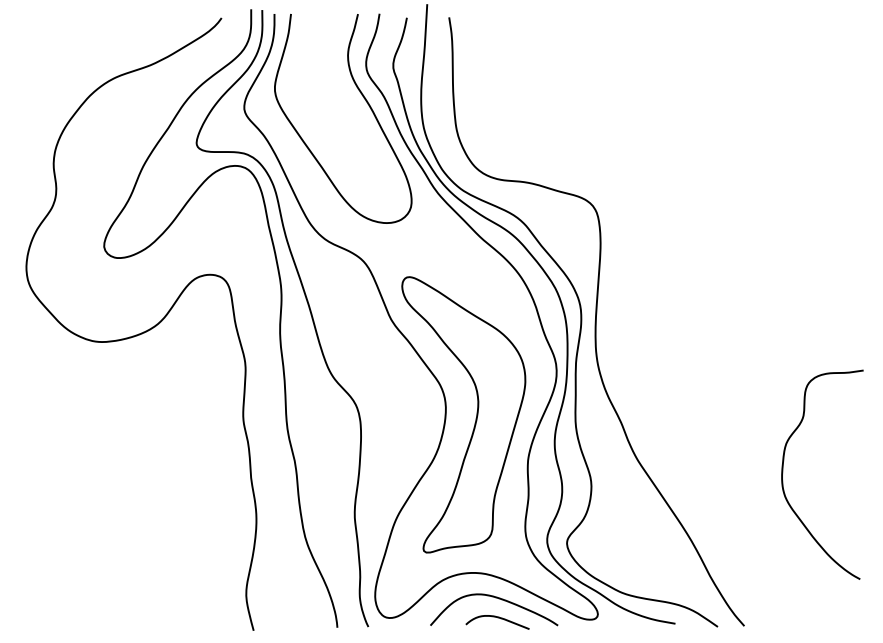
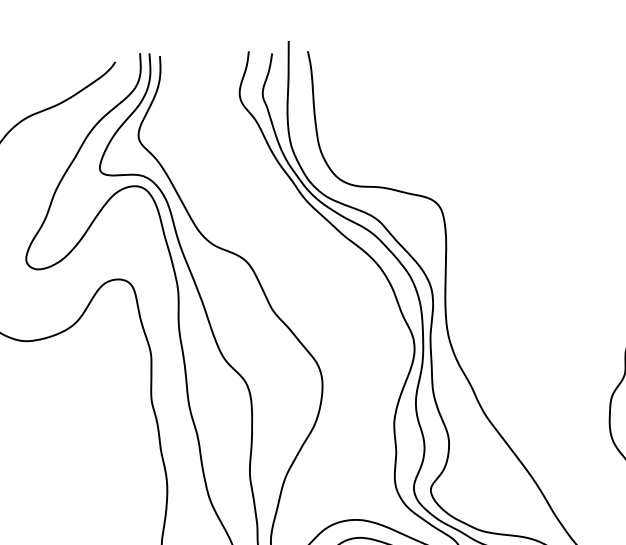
curve: (367, 104) -> (242, 128), removed
part: (475, 418) -> (347, 389), removed

